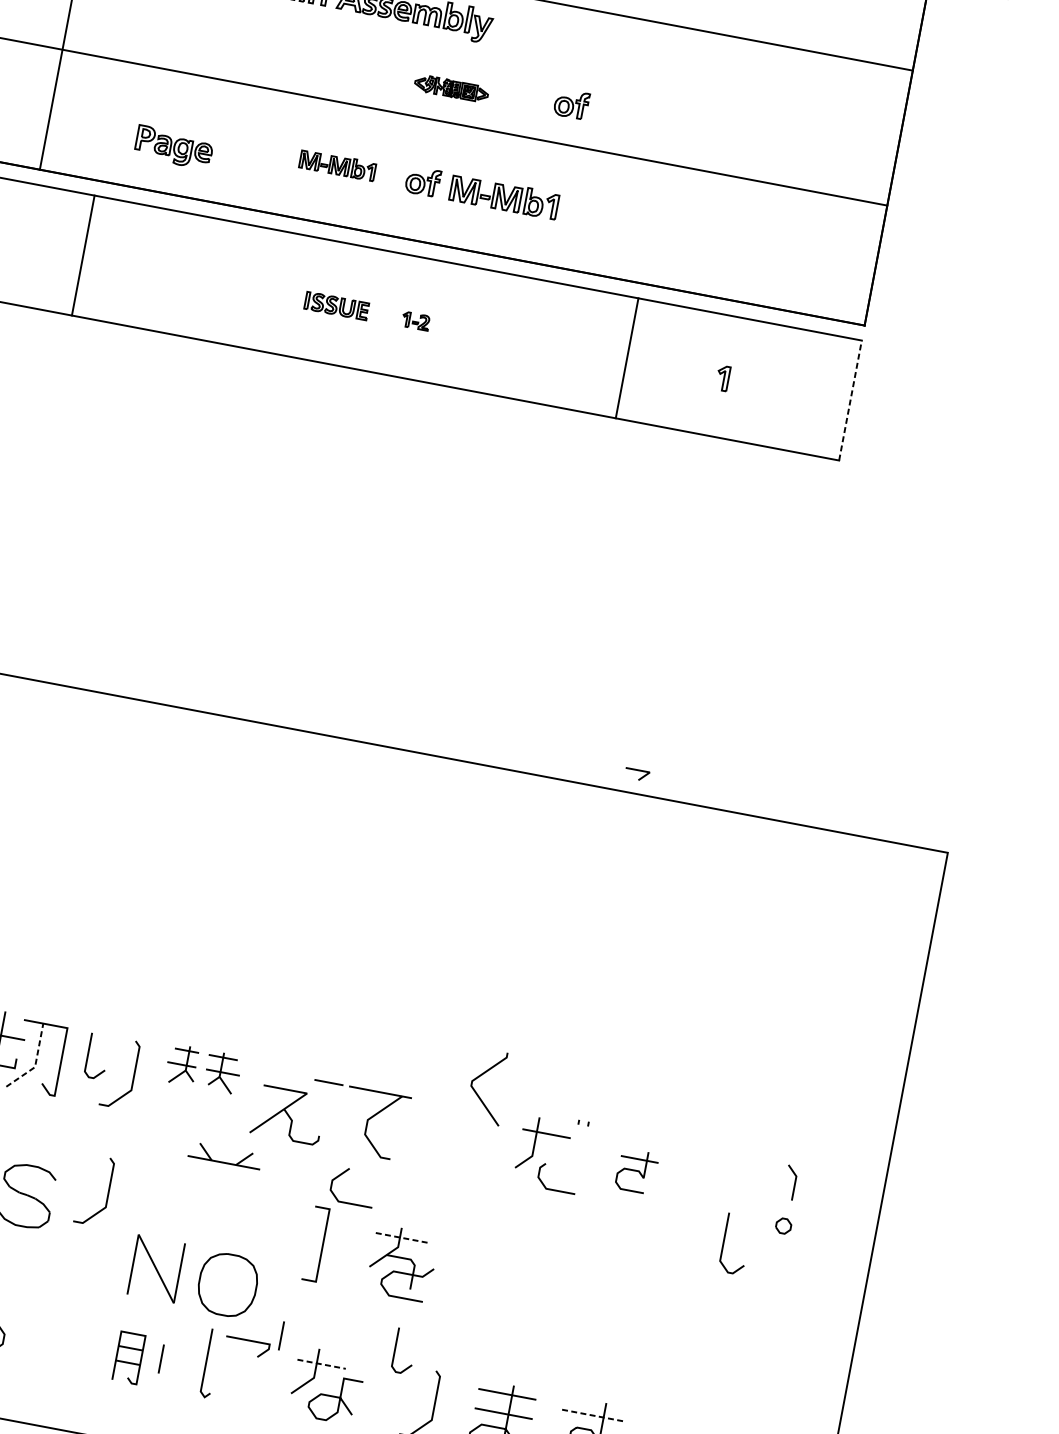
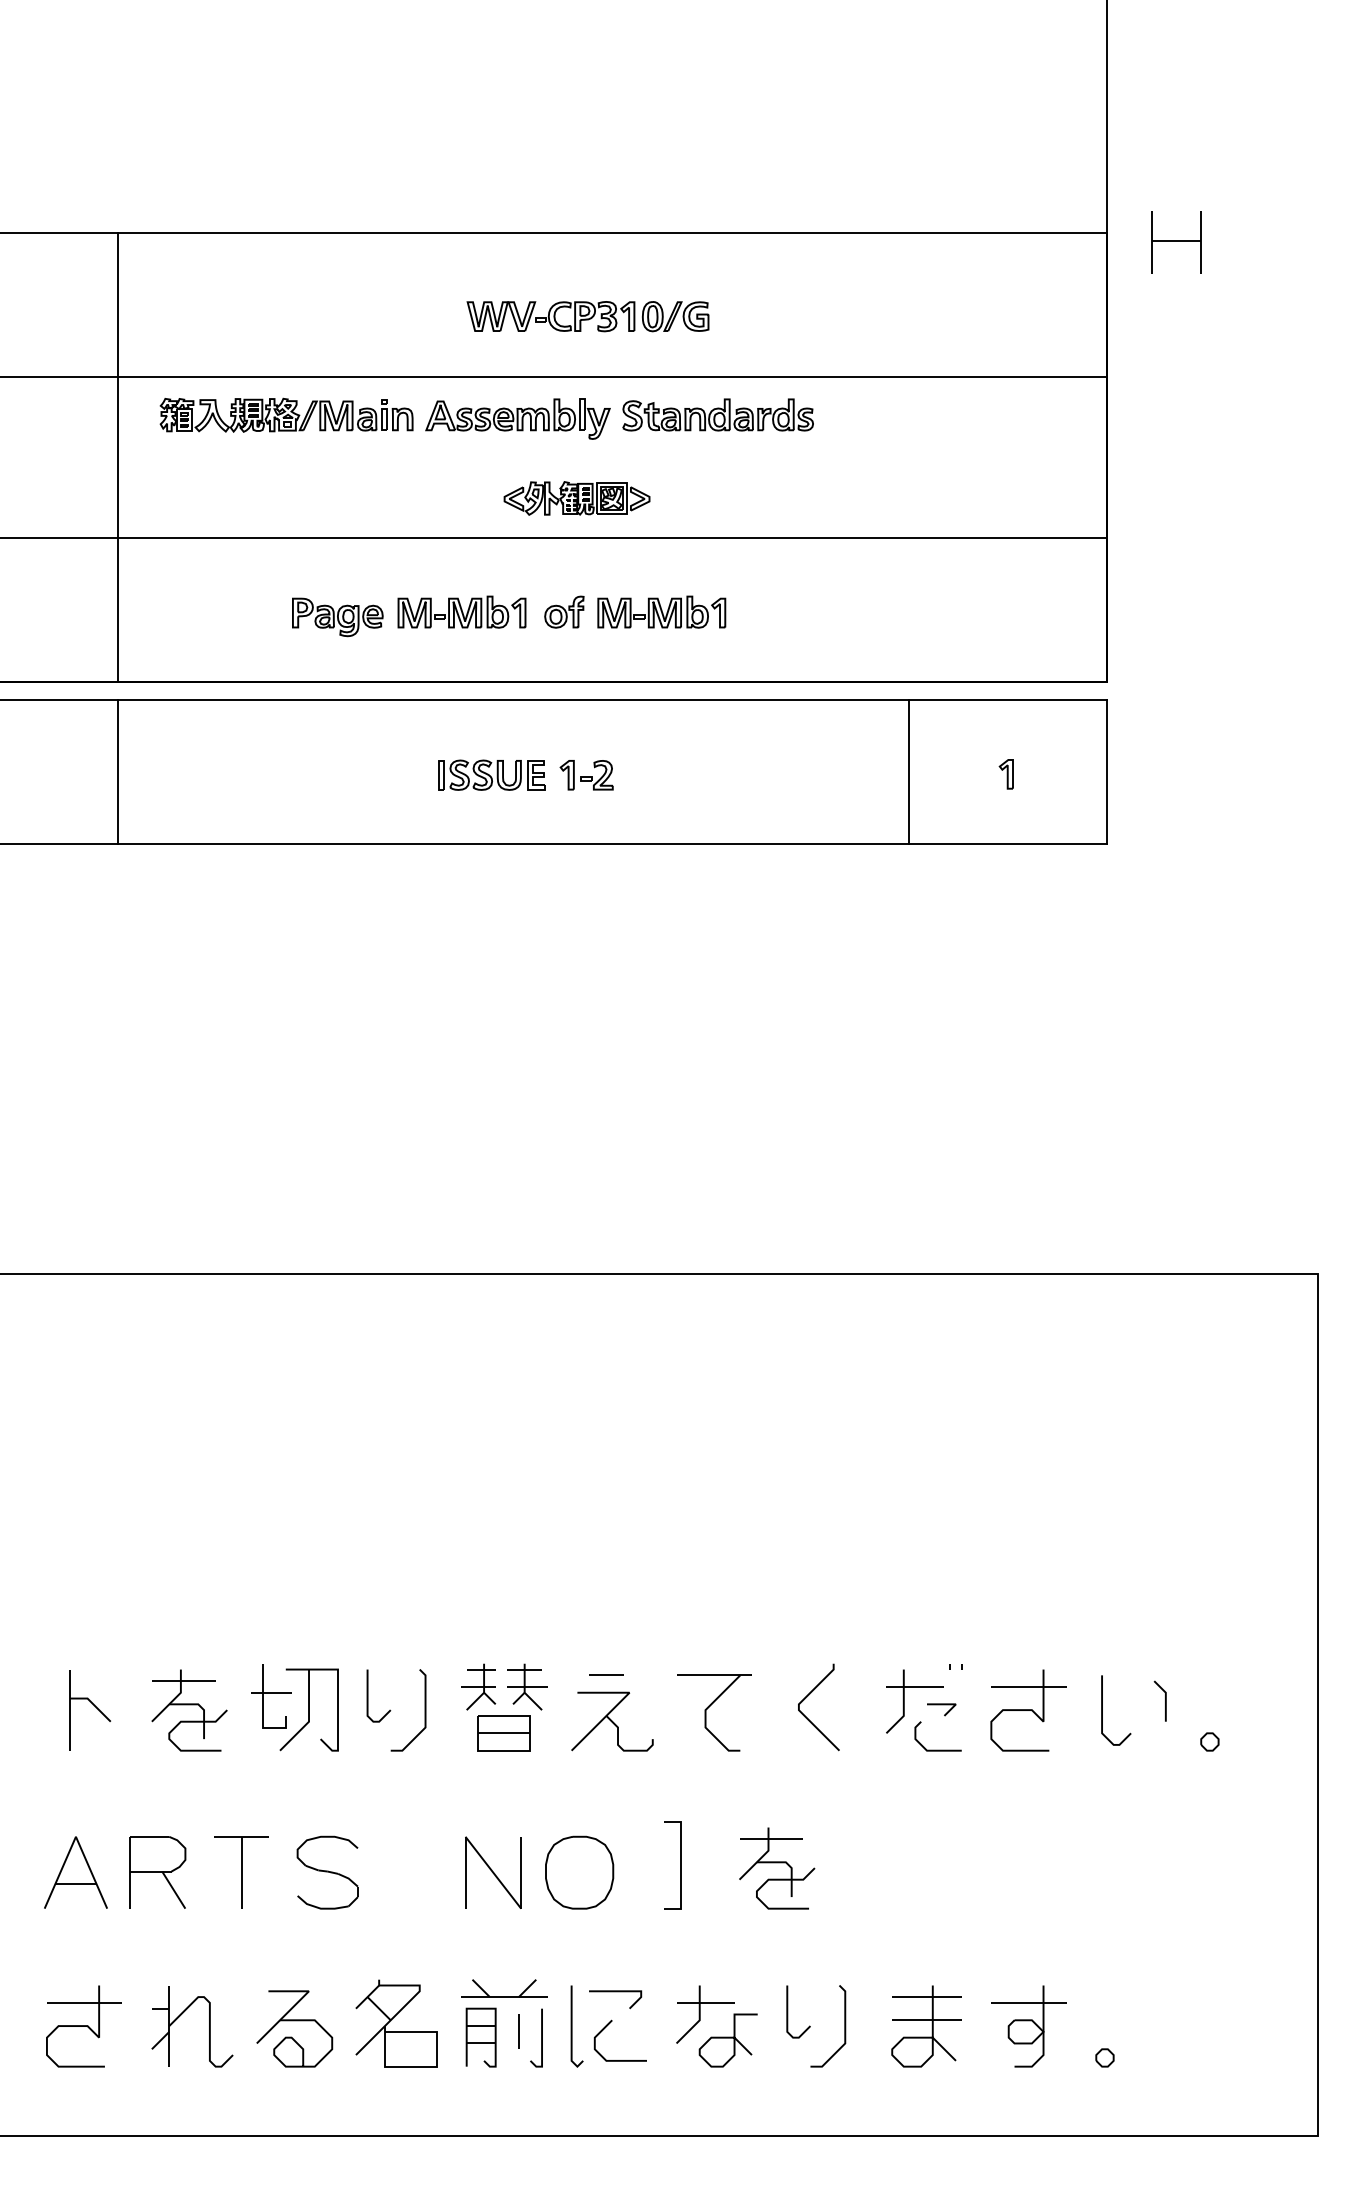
part: (582, 40) -> (717, 414), added
part: (451, 88) -> (576, 498), size x1.67
part: (571, 103) -> (719, 489), removed
part: (173, 147) -> (337, 617), moved
part: (337, 164) -> (461, 611), size x1.43
line: (83, 255) -> (118, 772), moved
part: (336, 305) -> (491, 774), size x1.43
part: (415, 321) -> (586, 775), size x1.67
line: (627, 358) -> (909, 772), moved
part: (722, 378) -> (1005, 774), moved
line: (850, 400) -> (1106, 772), dashed -> solid
line: (637, 771) -> (941, 1705), moved
line: (36, 1062) -> (309, 1715), dashed -> solid
line: (481, 1076) -> (808, 1696), moved
line: (329, 1081) -> (606, 1674), moved
part: (195, 1107) -> (503, 1733), added
part: (224, 1162) -> (504, 1996), moved
part: (637, 1171) -> (1028, 1710), size x1.67
line: (343, 1173) -> (606, 2027), moved
line: (794, 1182) -> (1165, 1700), moved
line: (107, 1193) -> (420, 1851), removed
line: (402, 1238) -> (771, 1839), dashed -> solid
line: (724, 1242) -> (1102, 1710), moved
part: (156, 1268) -> (493, 1872), moved
part: (227, 1284) -> (579, 1872), moved
part: (60, 1332) -> (396, 2023), added
line: (281, 1335) -> (652, 1978), removed
line: (396, 1349) -> (788, 2011), moved
line: (321, 1363) -> (705, 2002), dashed -> solid
line: (179, 1367) -> (541, 2037), added
line: (592, 1415) -> (1029, 2002), dashed -> solid

